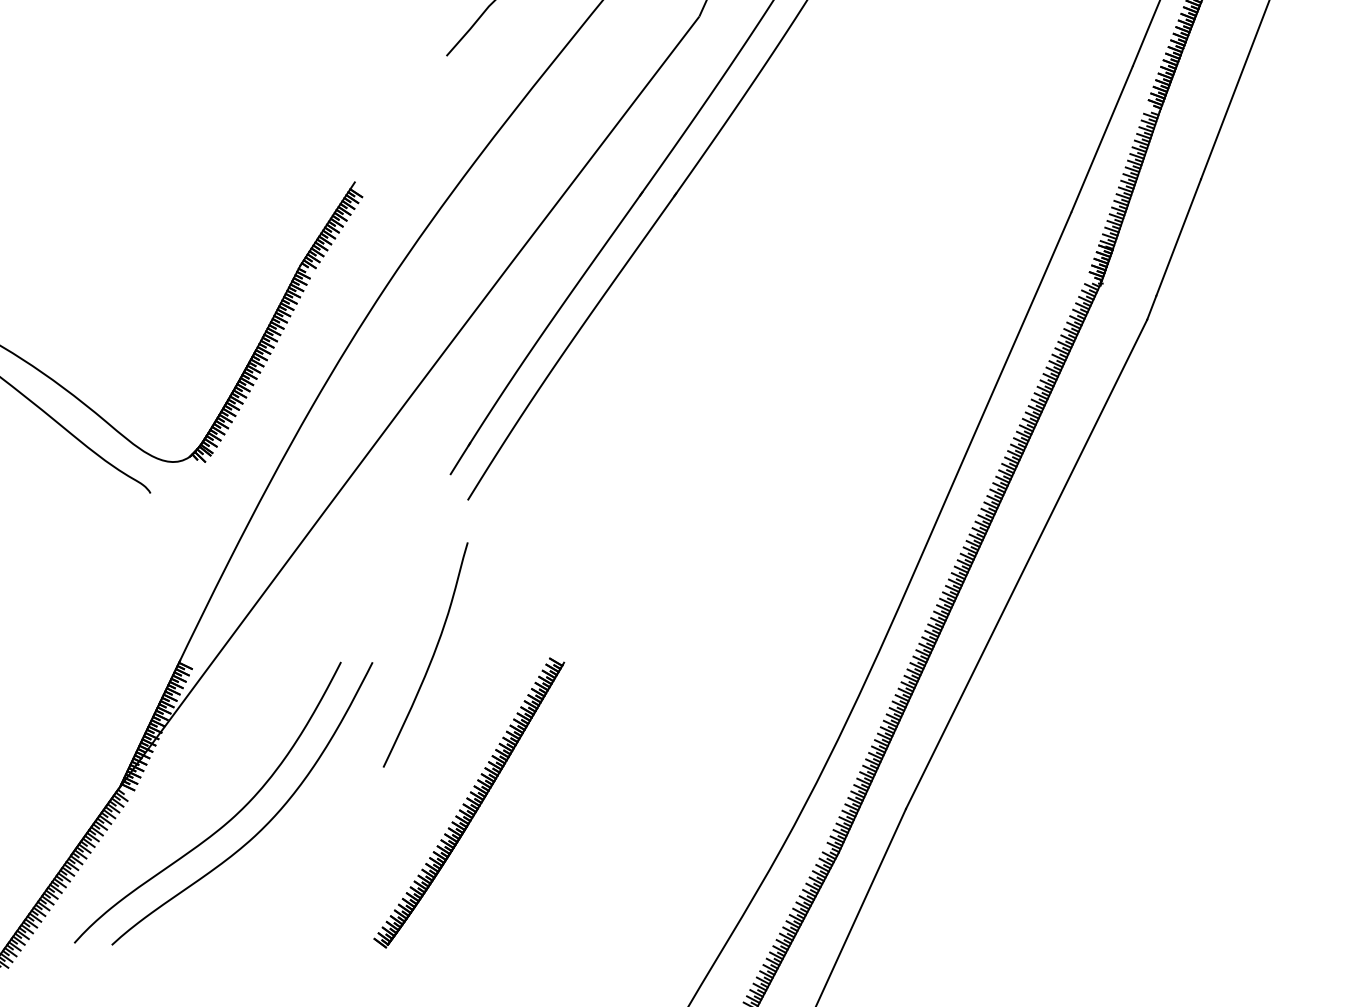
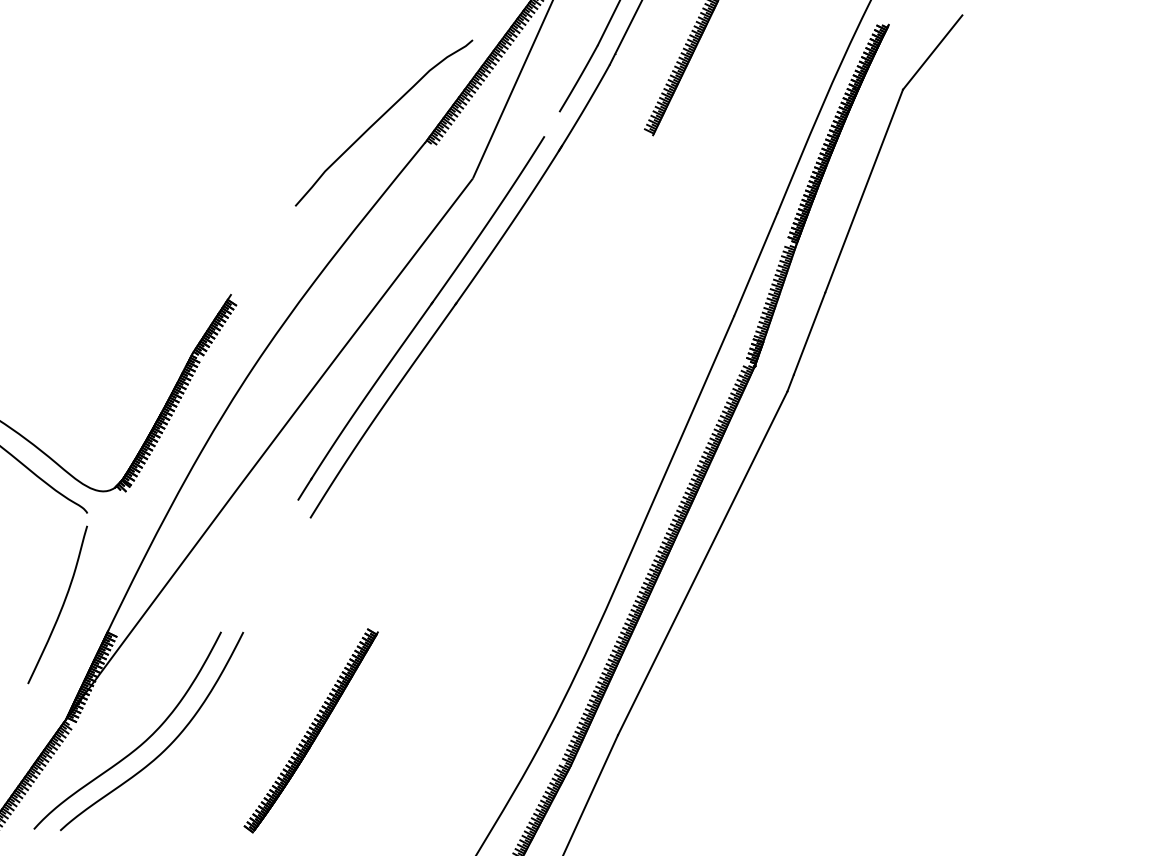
curve: (431, 657) -> (61, 606), moved

